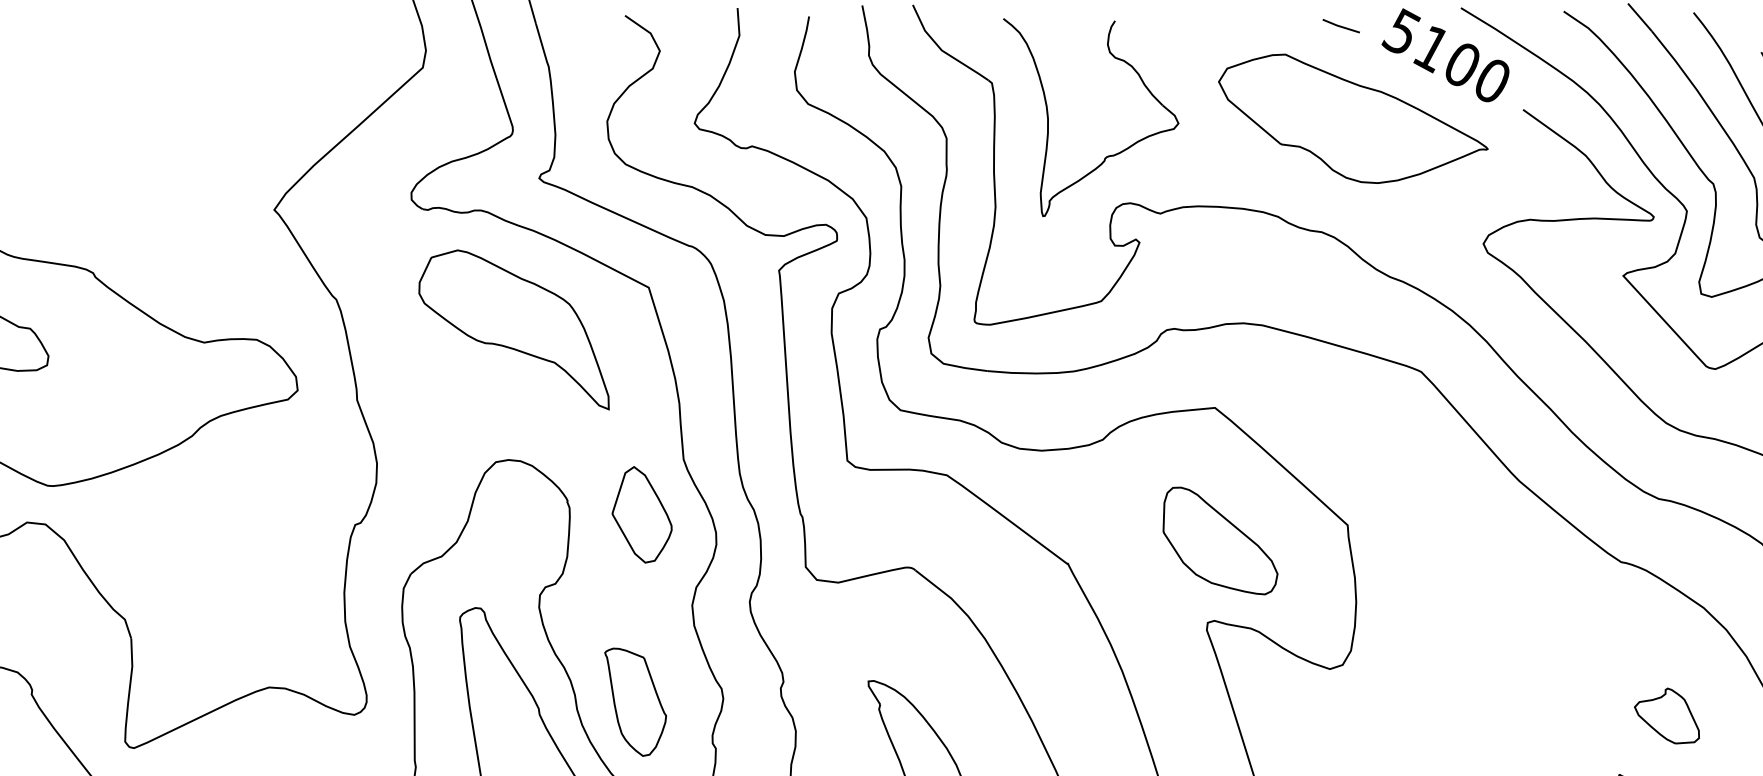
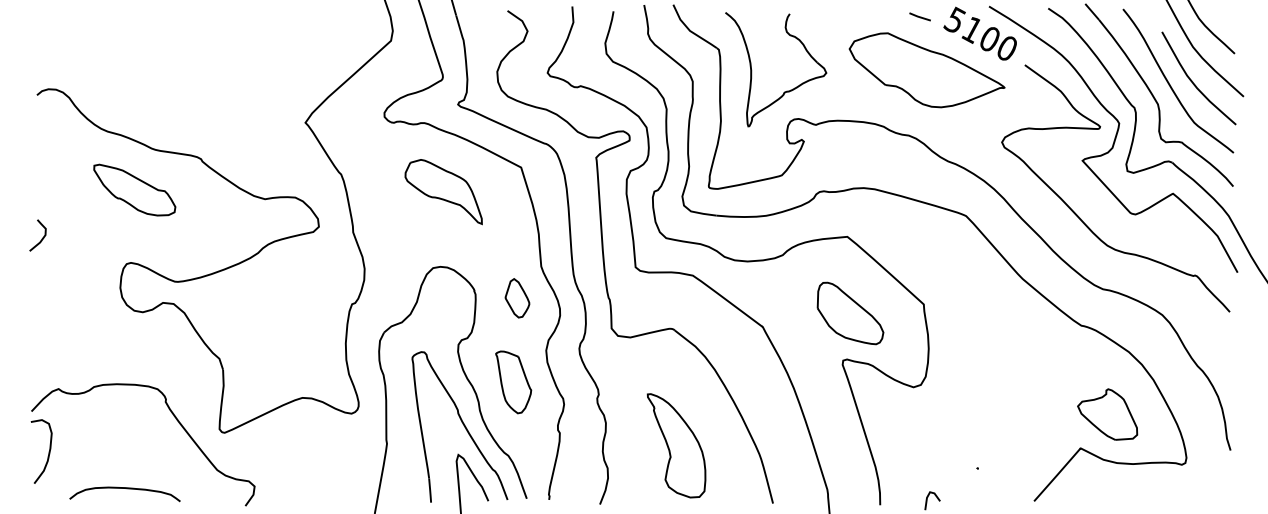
part: (513, 329) -> (443, 191), size x0.7
part: (642, 513) -> (517, 297), size x0.7
part: (635, 702) -> (513, 382), moved
part: (1666, 714) -> (1107, 413), size x1.6

